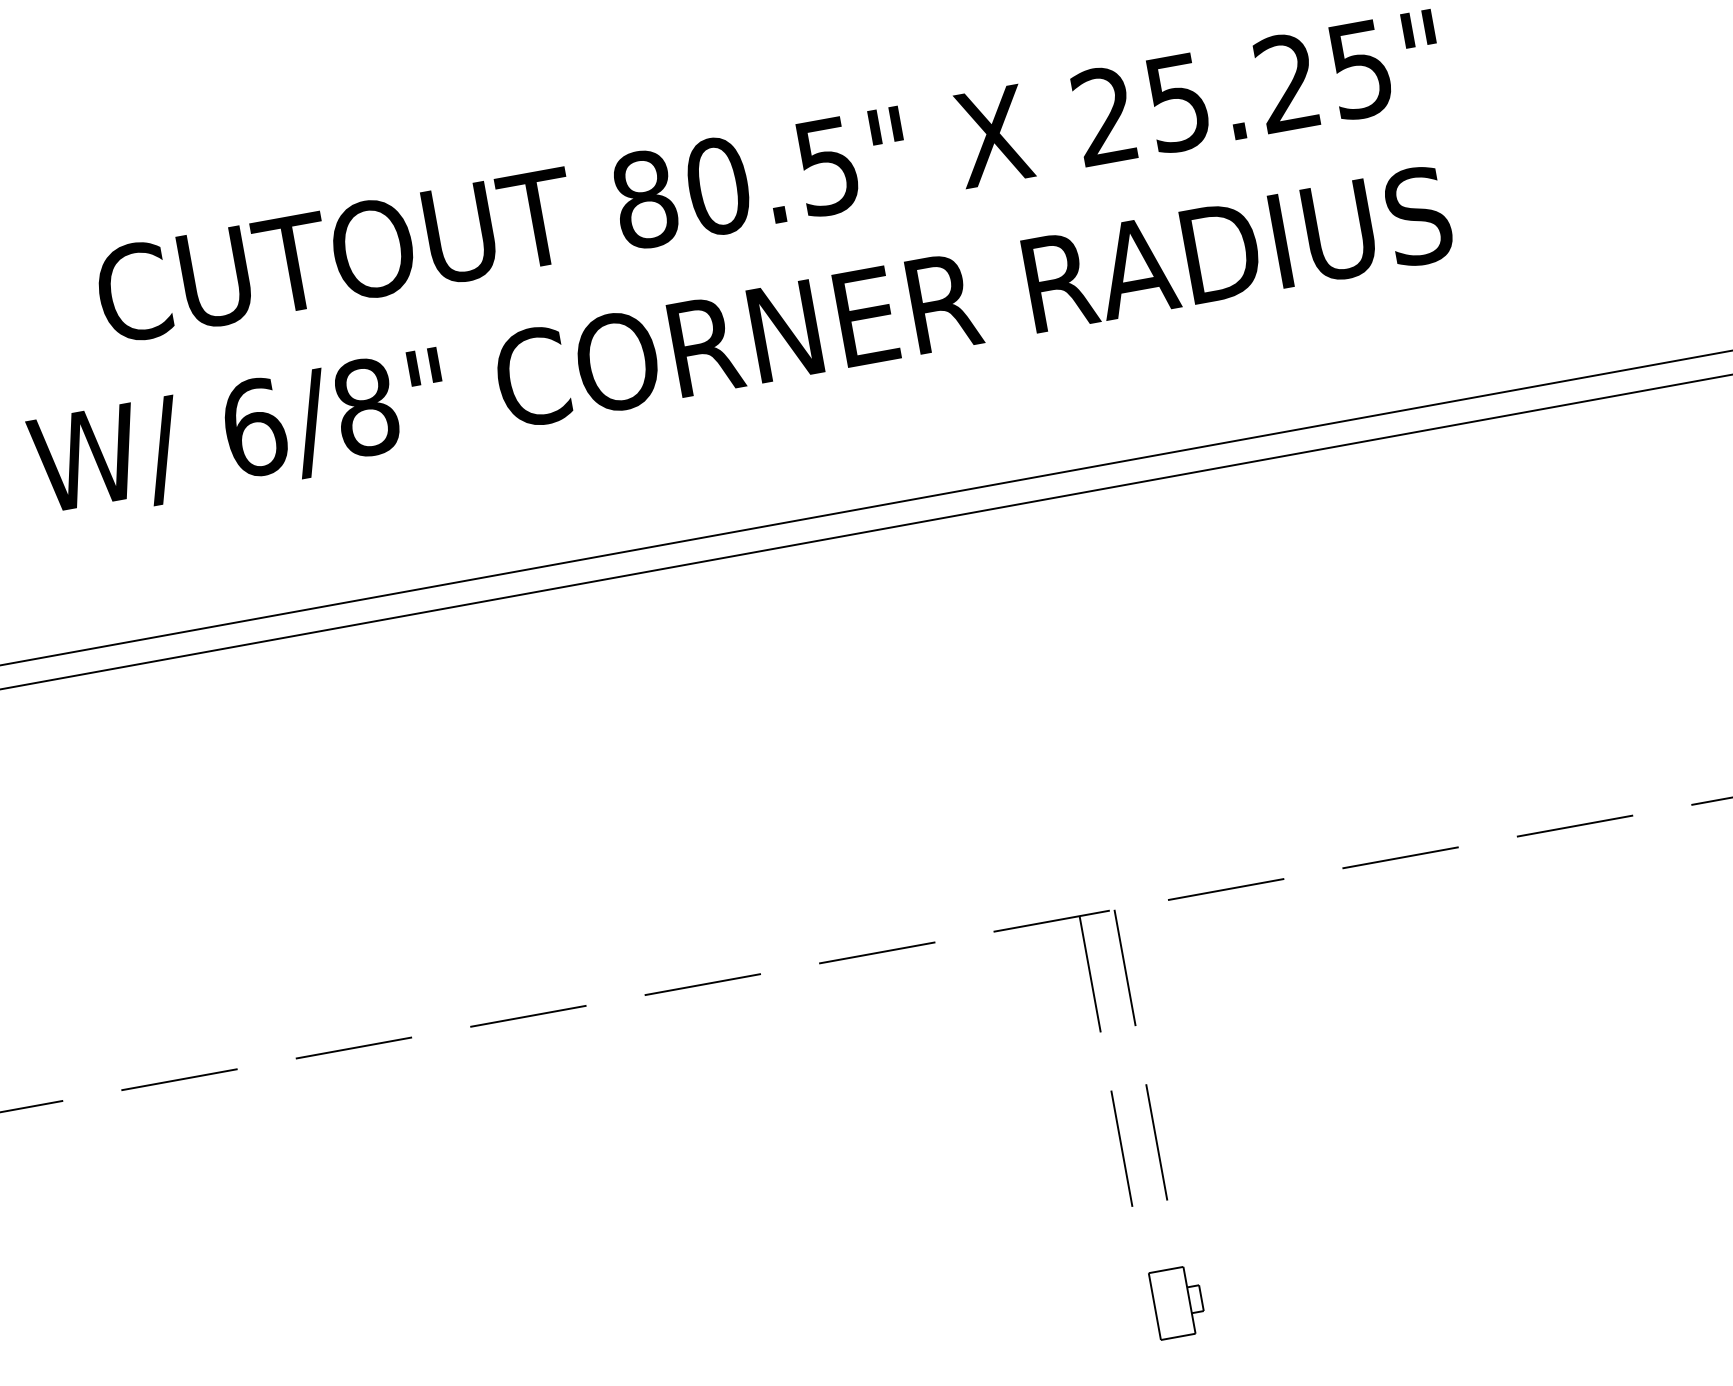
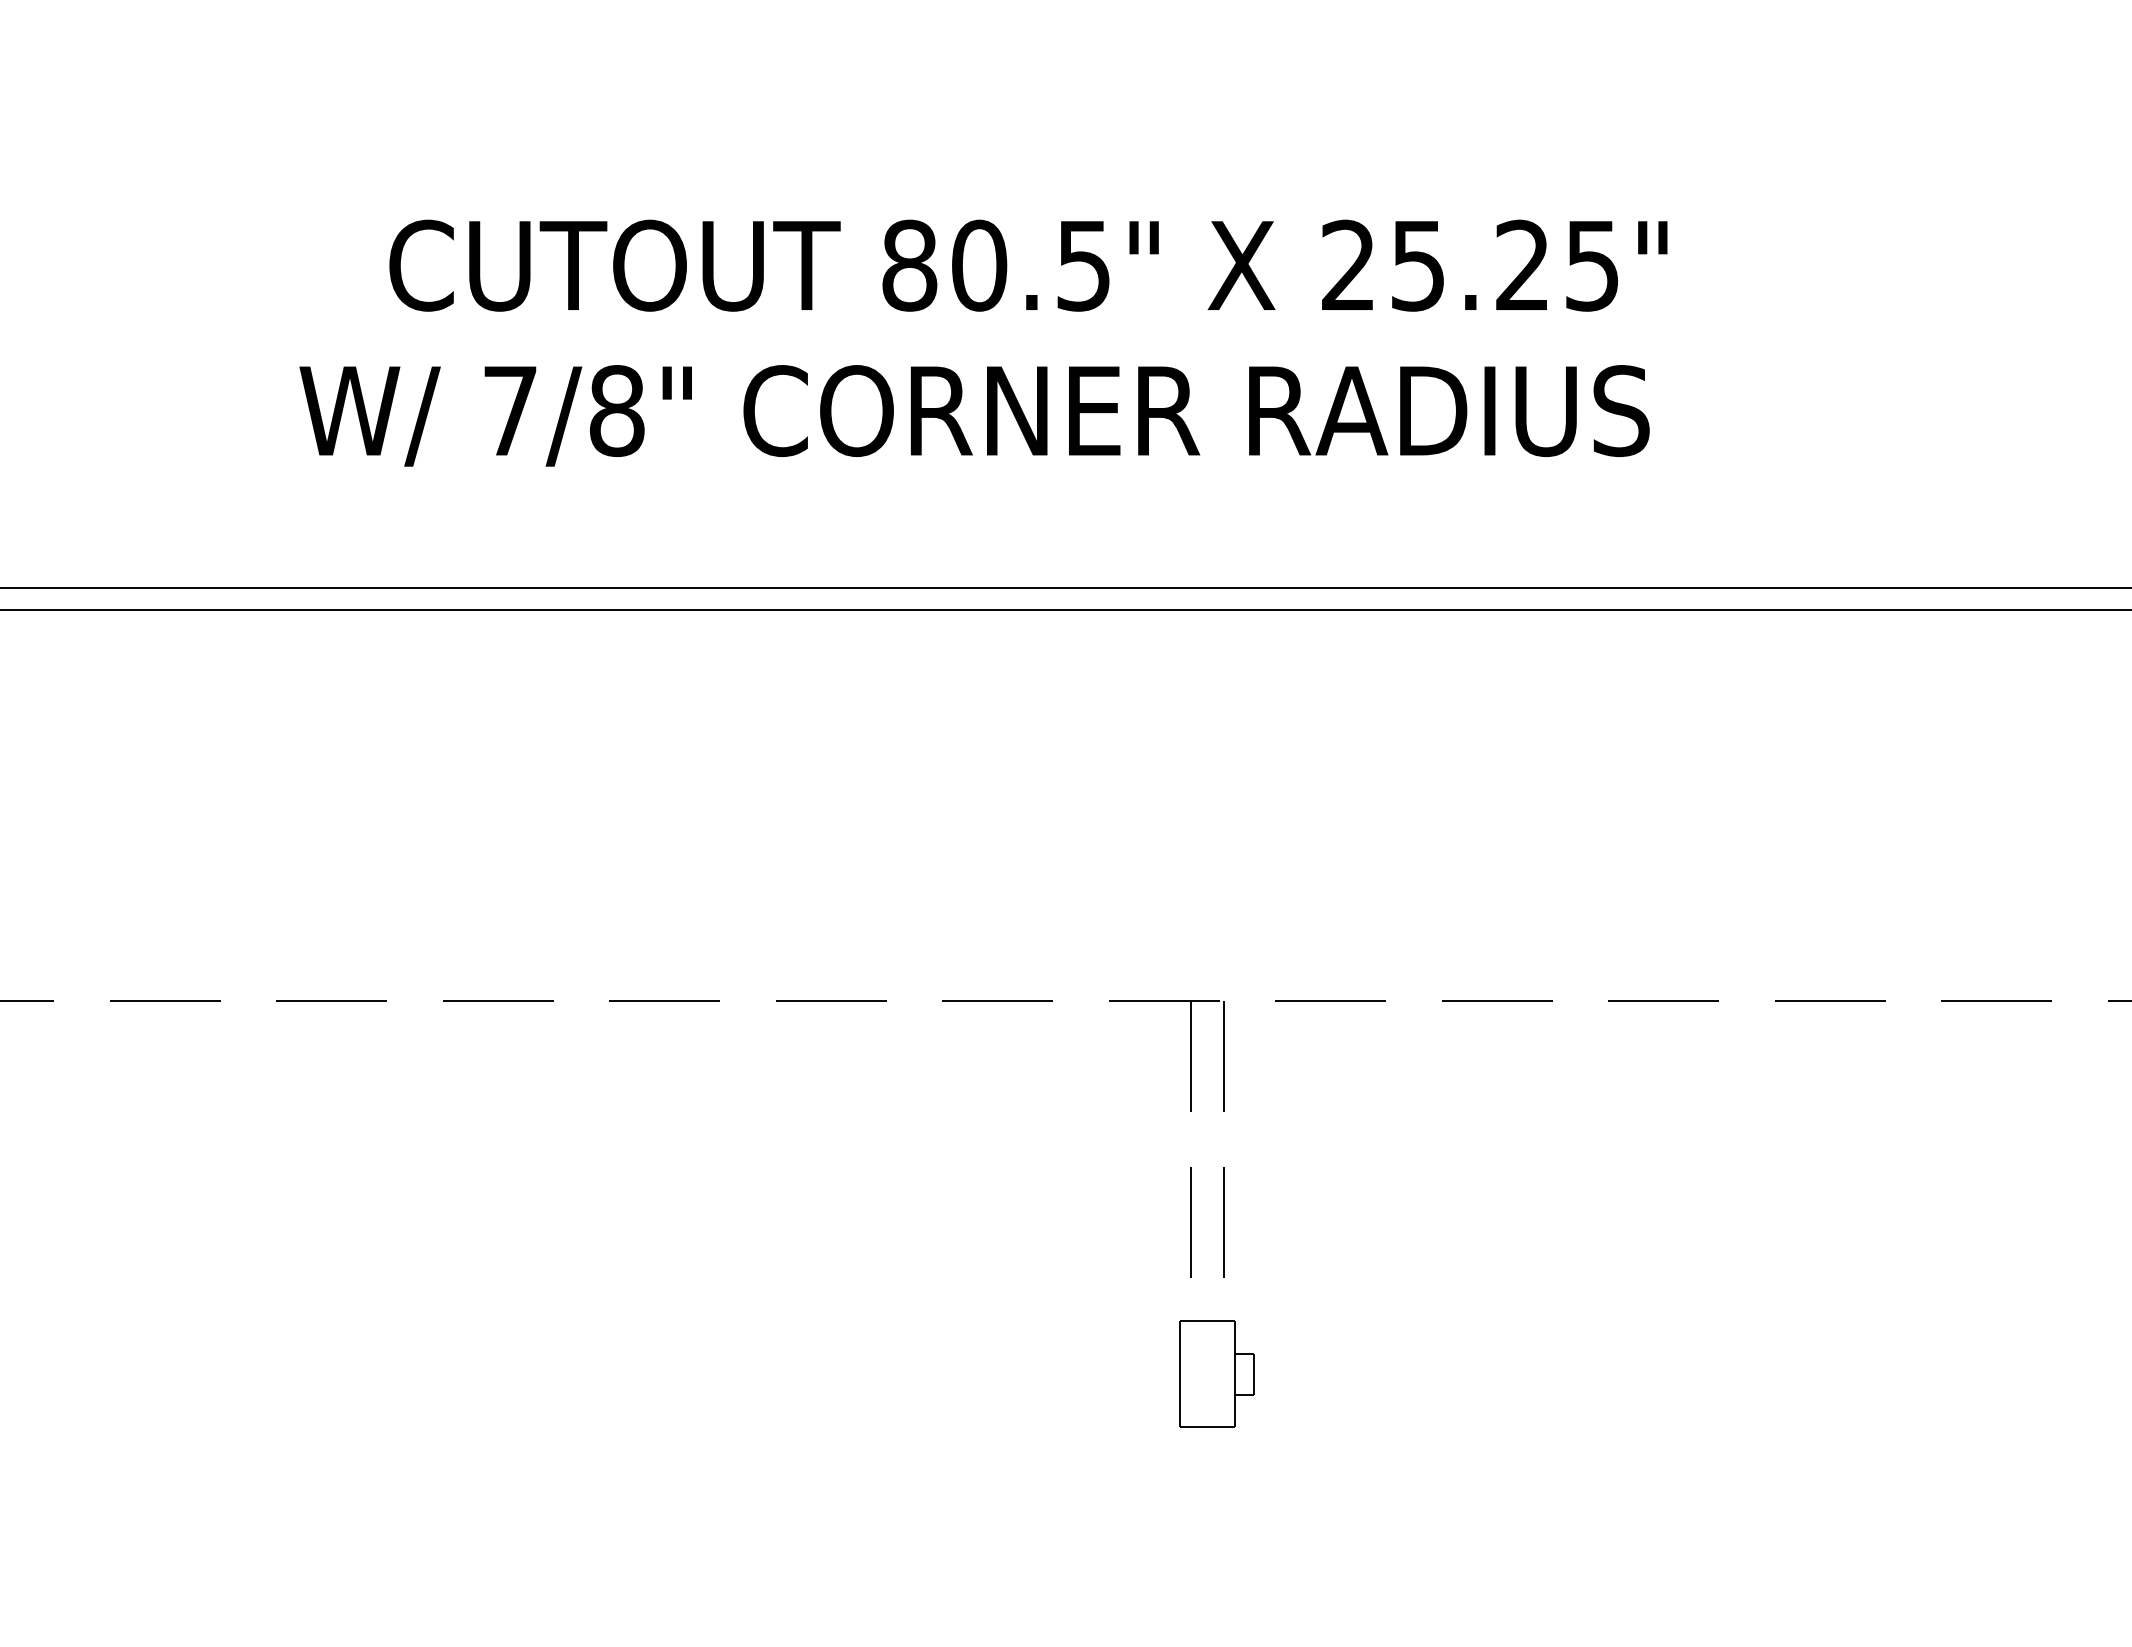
text: (254, 428) -> (510, 411), 6/8" -> 7/8"
part: (1177, 1301) -> (1216, 1373), size x1.67

